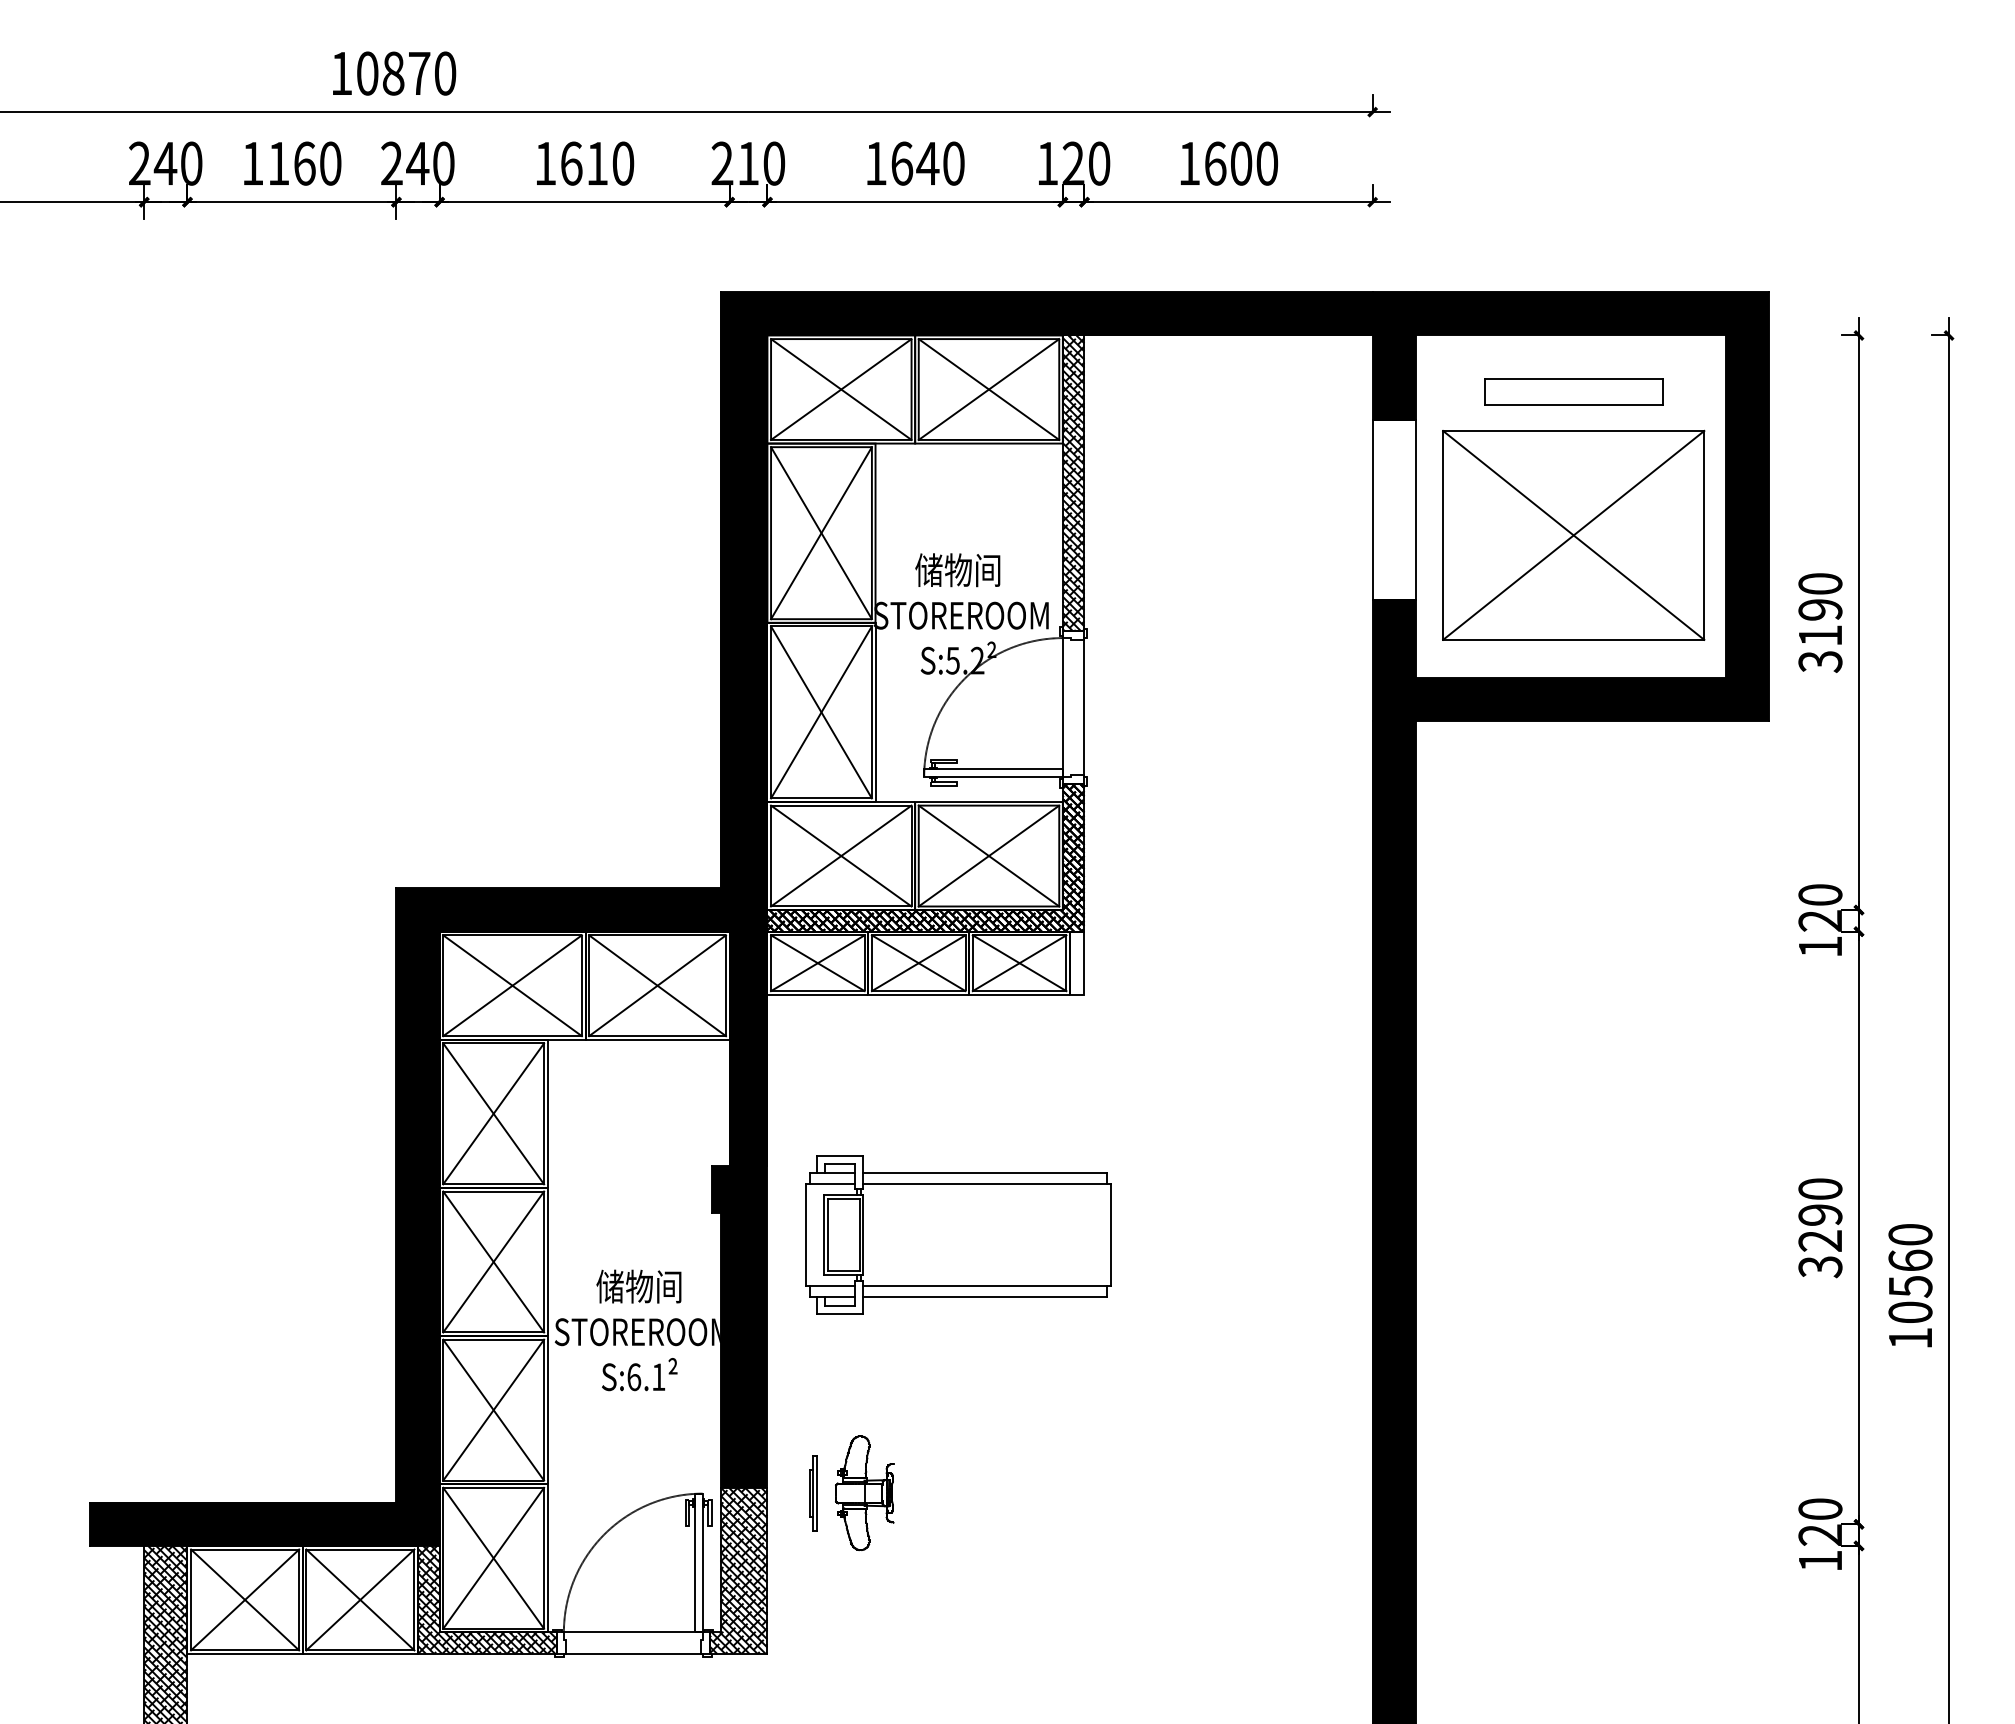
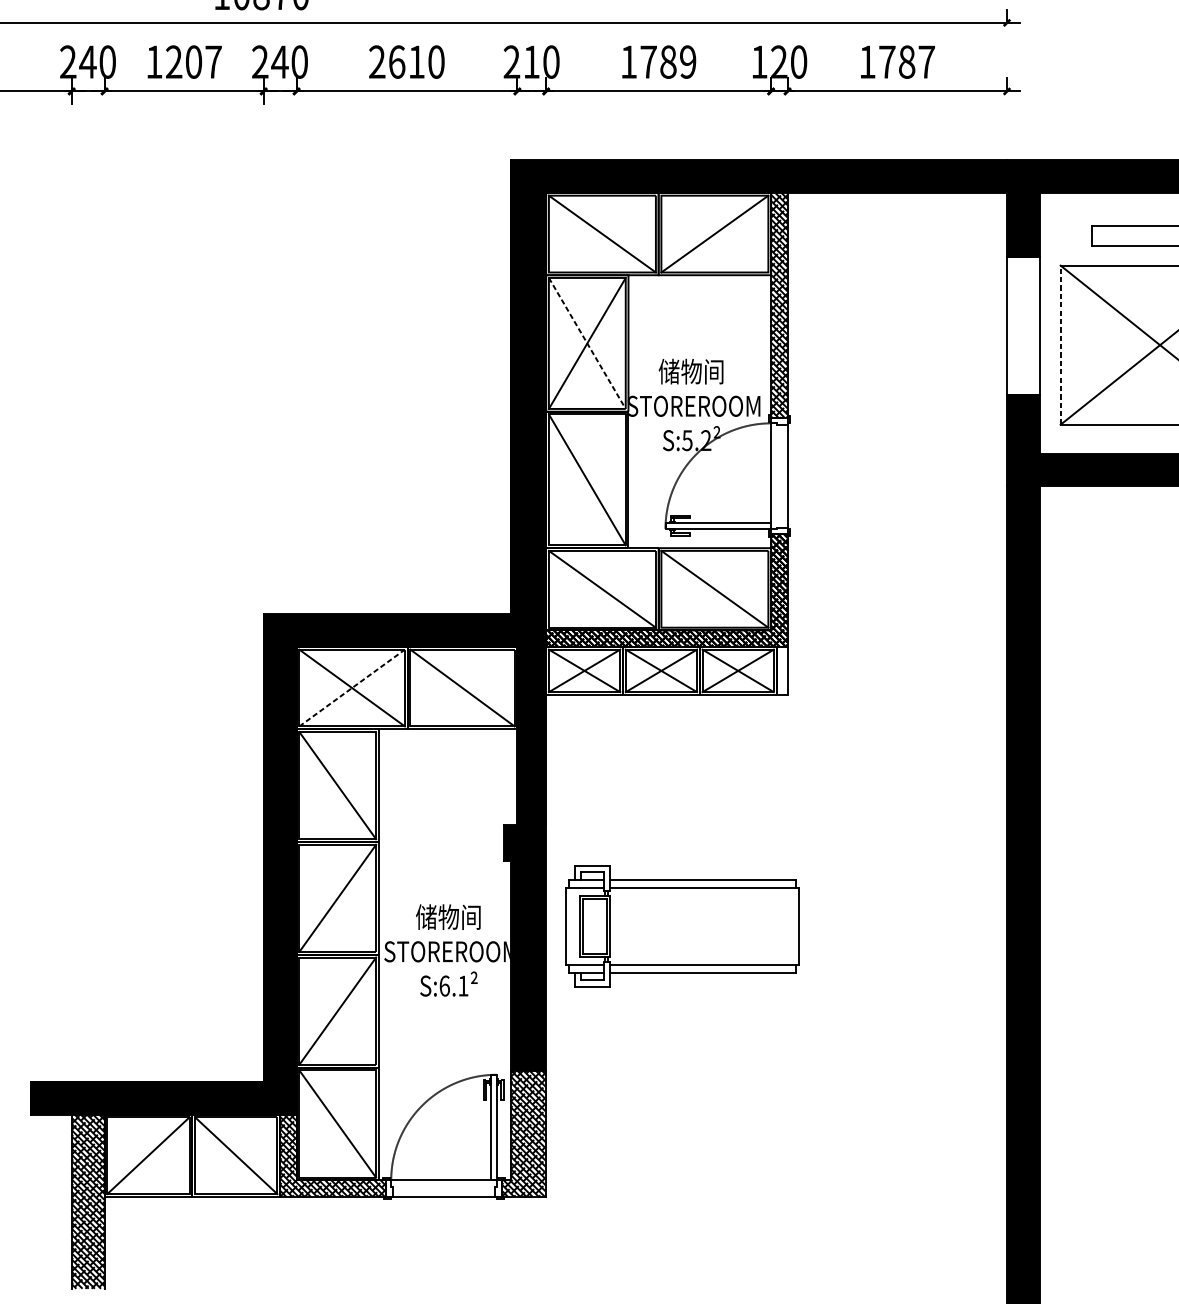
text: (545, 162) -> (377, 61), 1610 -> 2610
text: (304, 163) -> (193, 61), 1160 -> 1207
text: (927, 163) -> (668, 61), 1640 -> 1789
text: (1241, 163) -> (907, 61), 1600 -> 1787
line: (841, 389) -> (602, 234), removed
line: (988, 389) -> (714, 234), removed
line: (821, 533) -> (587, 343), solid -> dashed
line: (1443, 534) -> (1060, 344), solid -> dashed
line: (821, 712) -> (587, 479), removed
line: (841, 855) -> (602, 588), removed
line: (988, 855) -> (714, 588), removed
line: (512, 985) -> (352, 687), solid -> dashed
line: (657, 985) -> (462, 687), removed
line: (493, 1113) -> (337, 785), removed
part: (958, 1234) -> (682, 926), moved
line: (493, 1261) -> (337, 898), removed
line: (493, 1409) -> (337, 1010), removed
part: (851, 1492) -> (610, 1073), removed
line: (493, 1557) -> (337, 1123), removed
line: (245, 1599) -> (148, 1155), removed
line: (360, 1599) -> (236, 1155), removed

